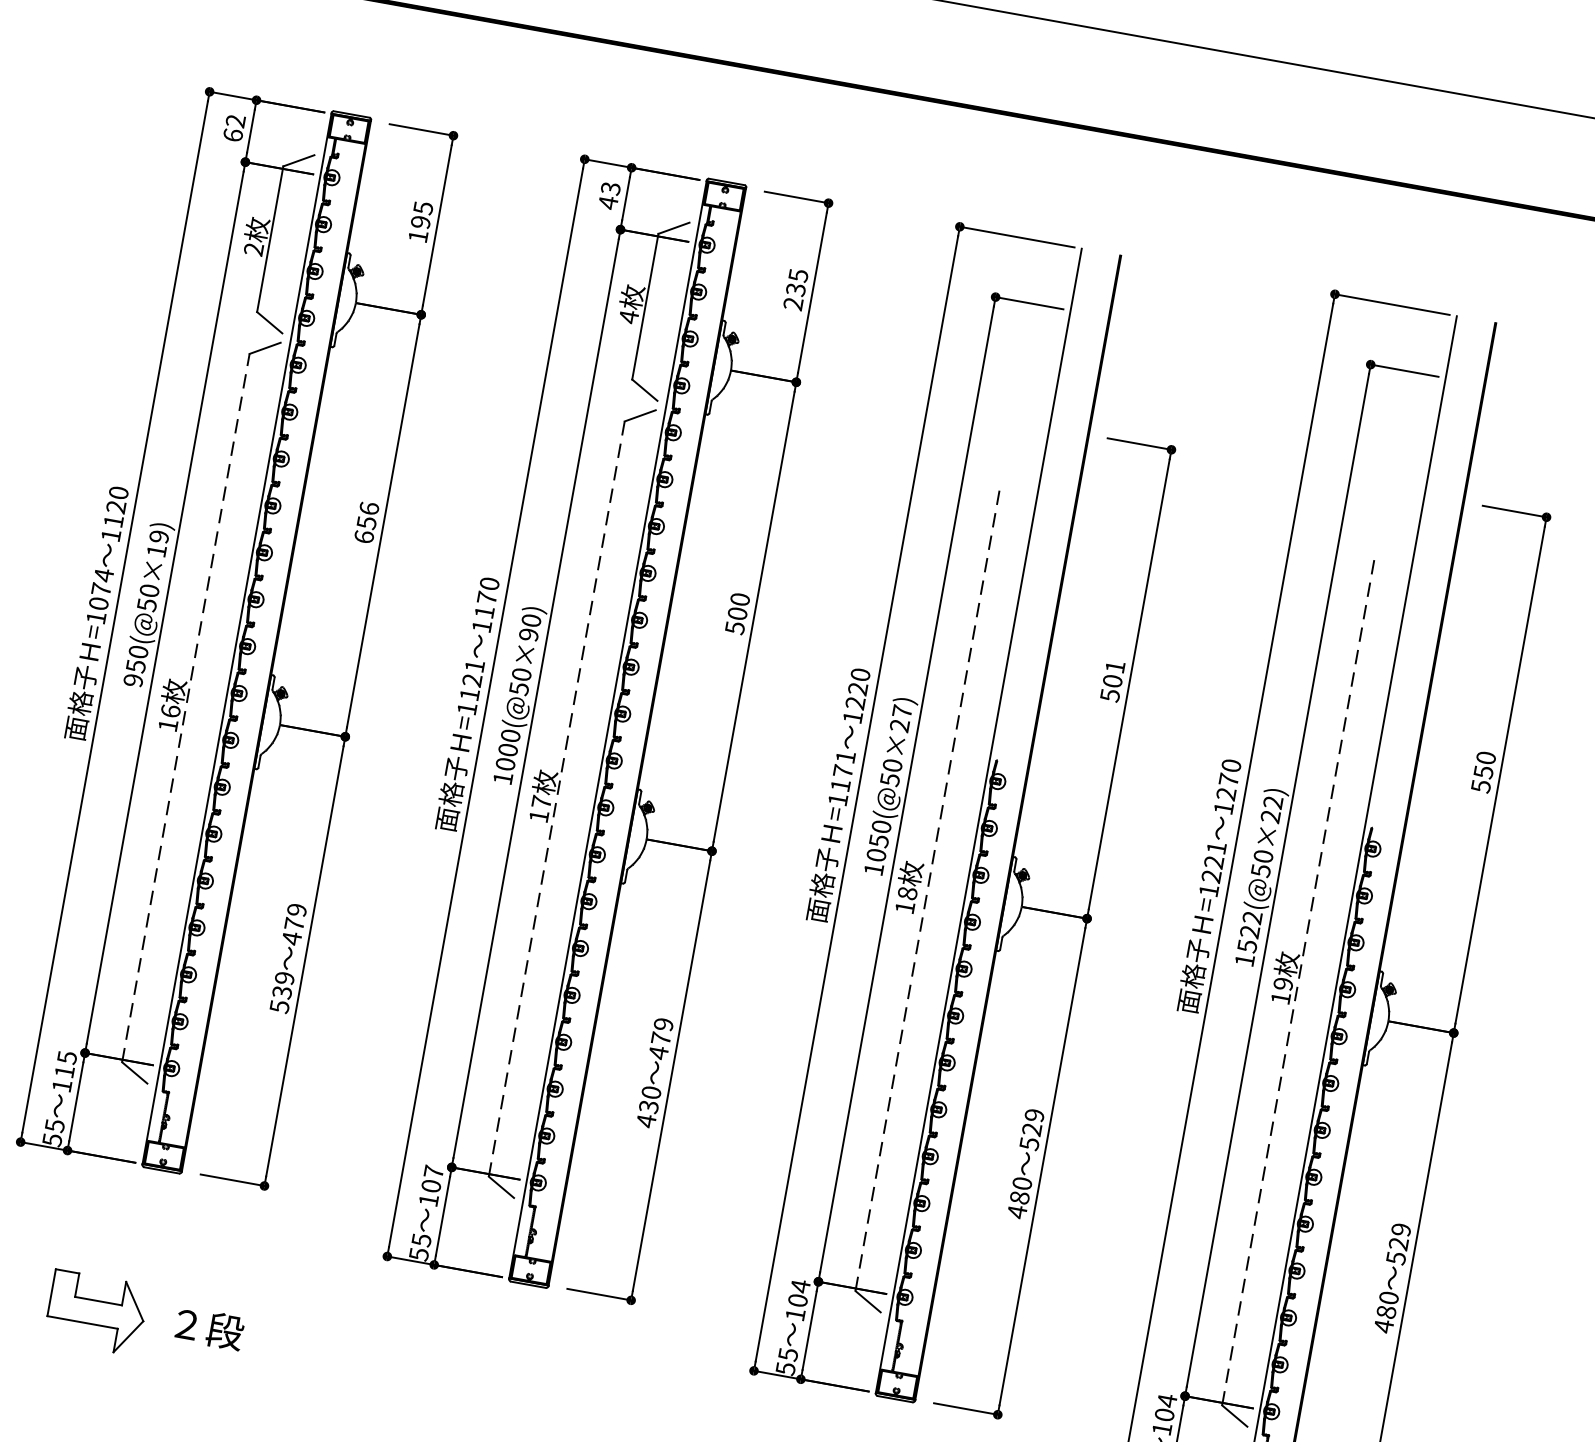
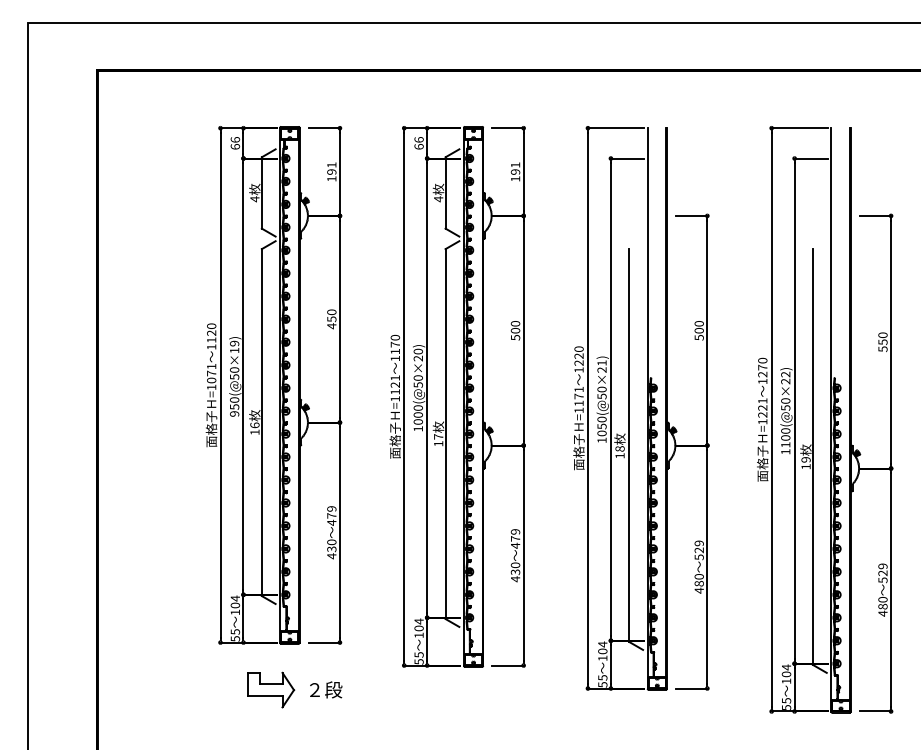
text: (236, 120) -> (235, 139), 62 -> 66
text: (608, 195) -> (418, 143), 43 -> 66
text: (422, 206) -> (331, 164), 195 -> 191
text: (252, 249) -> (254, 199), 2 -> 4
text: (796, 288) -> (515, 171), 235 -> 191
text: (365, 523) -> (331, 319), 656 -> 450
text: (103, 575) -> (211, 366), =1074 -> =1071
text: (529, 634) -> (418, 358), 1000(@50×90) -> 1000(@50×20)
text: (1113, 666) -> (698, 323), 501 -> 500
line: (185, 707) -> (261, 422), dashed -> solid
text: (901, 710) -> (601, 362), 1050(@50×27) -> 1050(@50×21)
line: (556, 799) -> (445, 434), dashed -> solid
line: (928, 889) -> (629, 445), dashed -> solid
text: (1249, 930) -> (785, 437), 1522(@50×22) -> 1100(@50×22)
line: (1297, 981) -> (812, 457), dashed -> solid
text: (281, 992) -> (331, 549), 539 -> 430
text: (65, 1065) -> (235, 602), 115 -> 104
text: (432, 1171) -> (418, 621), 107 -> 104
part: (97, 1311) -> (271, 689), moved
text: (210, 1327) -> (326, 689), moved

